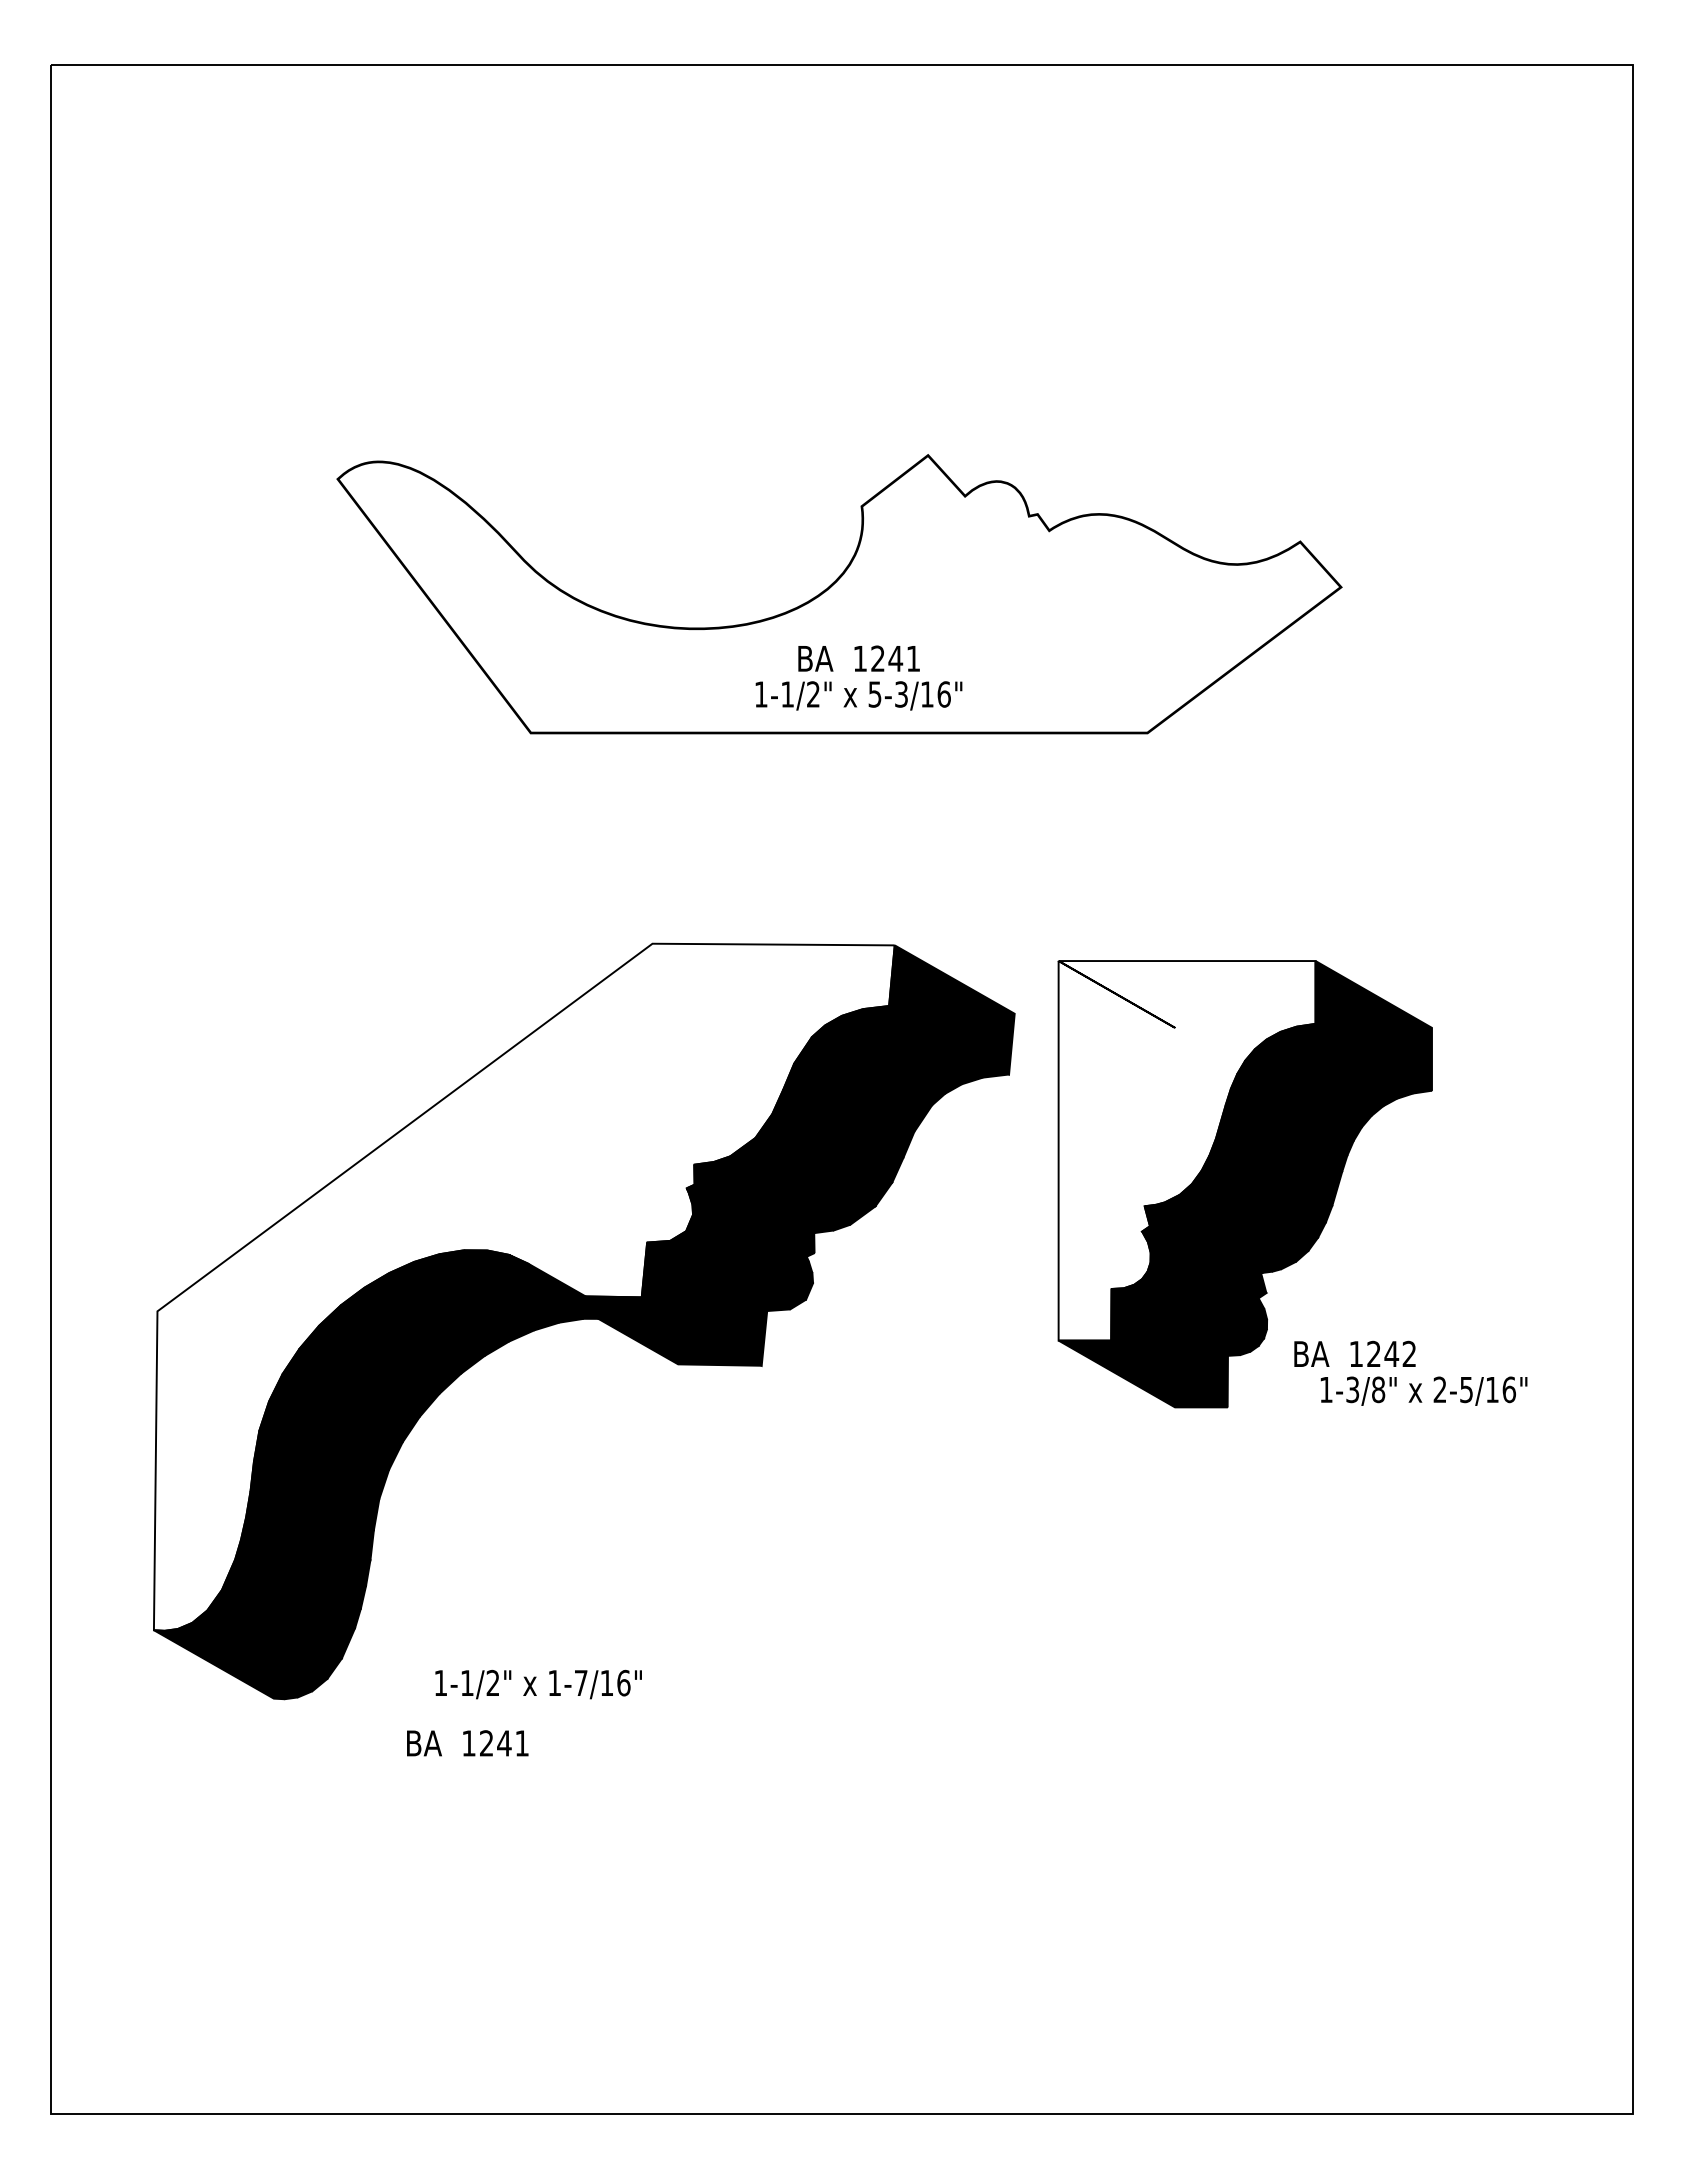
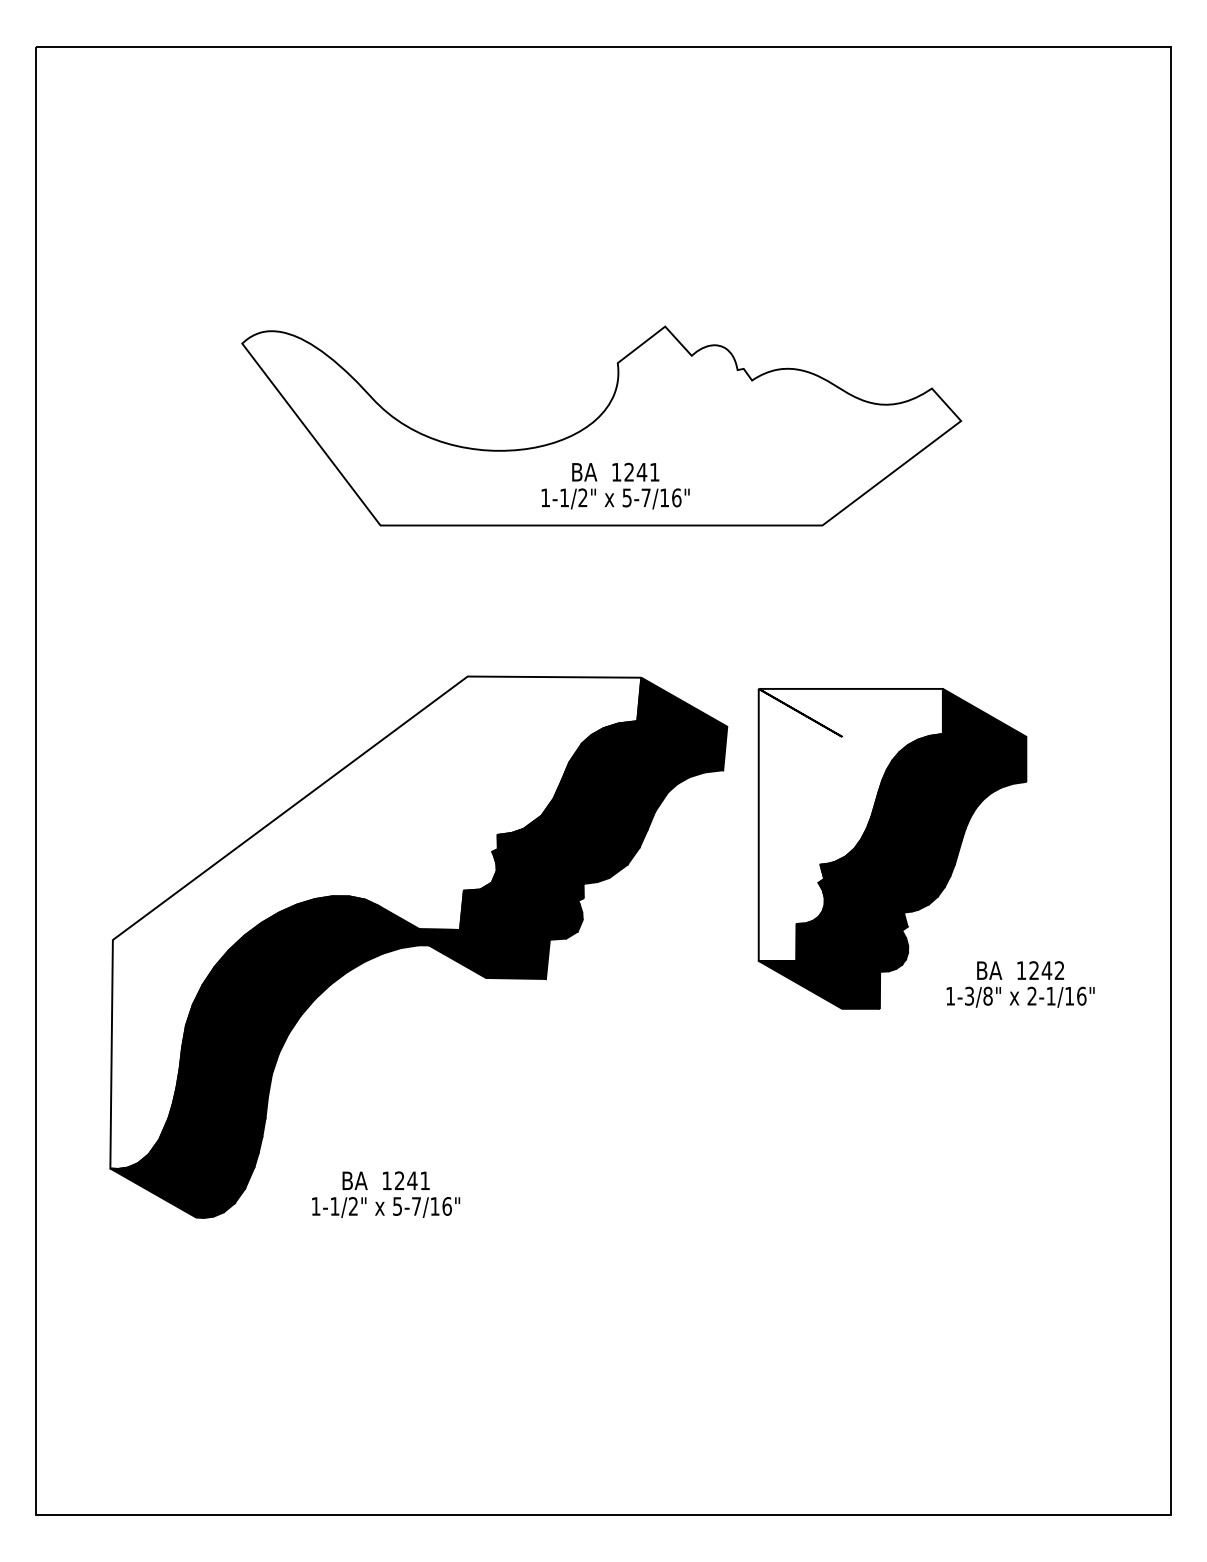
text: (901, 694) -> (646, 497), 5-3/16" -> 5-7/16"
text: (1354, 1353) -> (1020, 970), moved
text: (1466, 1390) -> (1051, 996), 2-5/16" -> 2-1/16"
text: (554, 1683) -> (397, 1206), 1-7/16" -> 5-7/16"
text: (467, 1743) -> (385, 1180), moved

